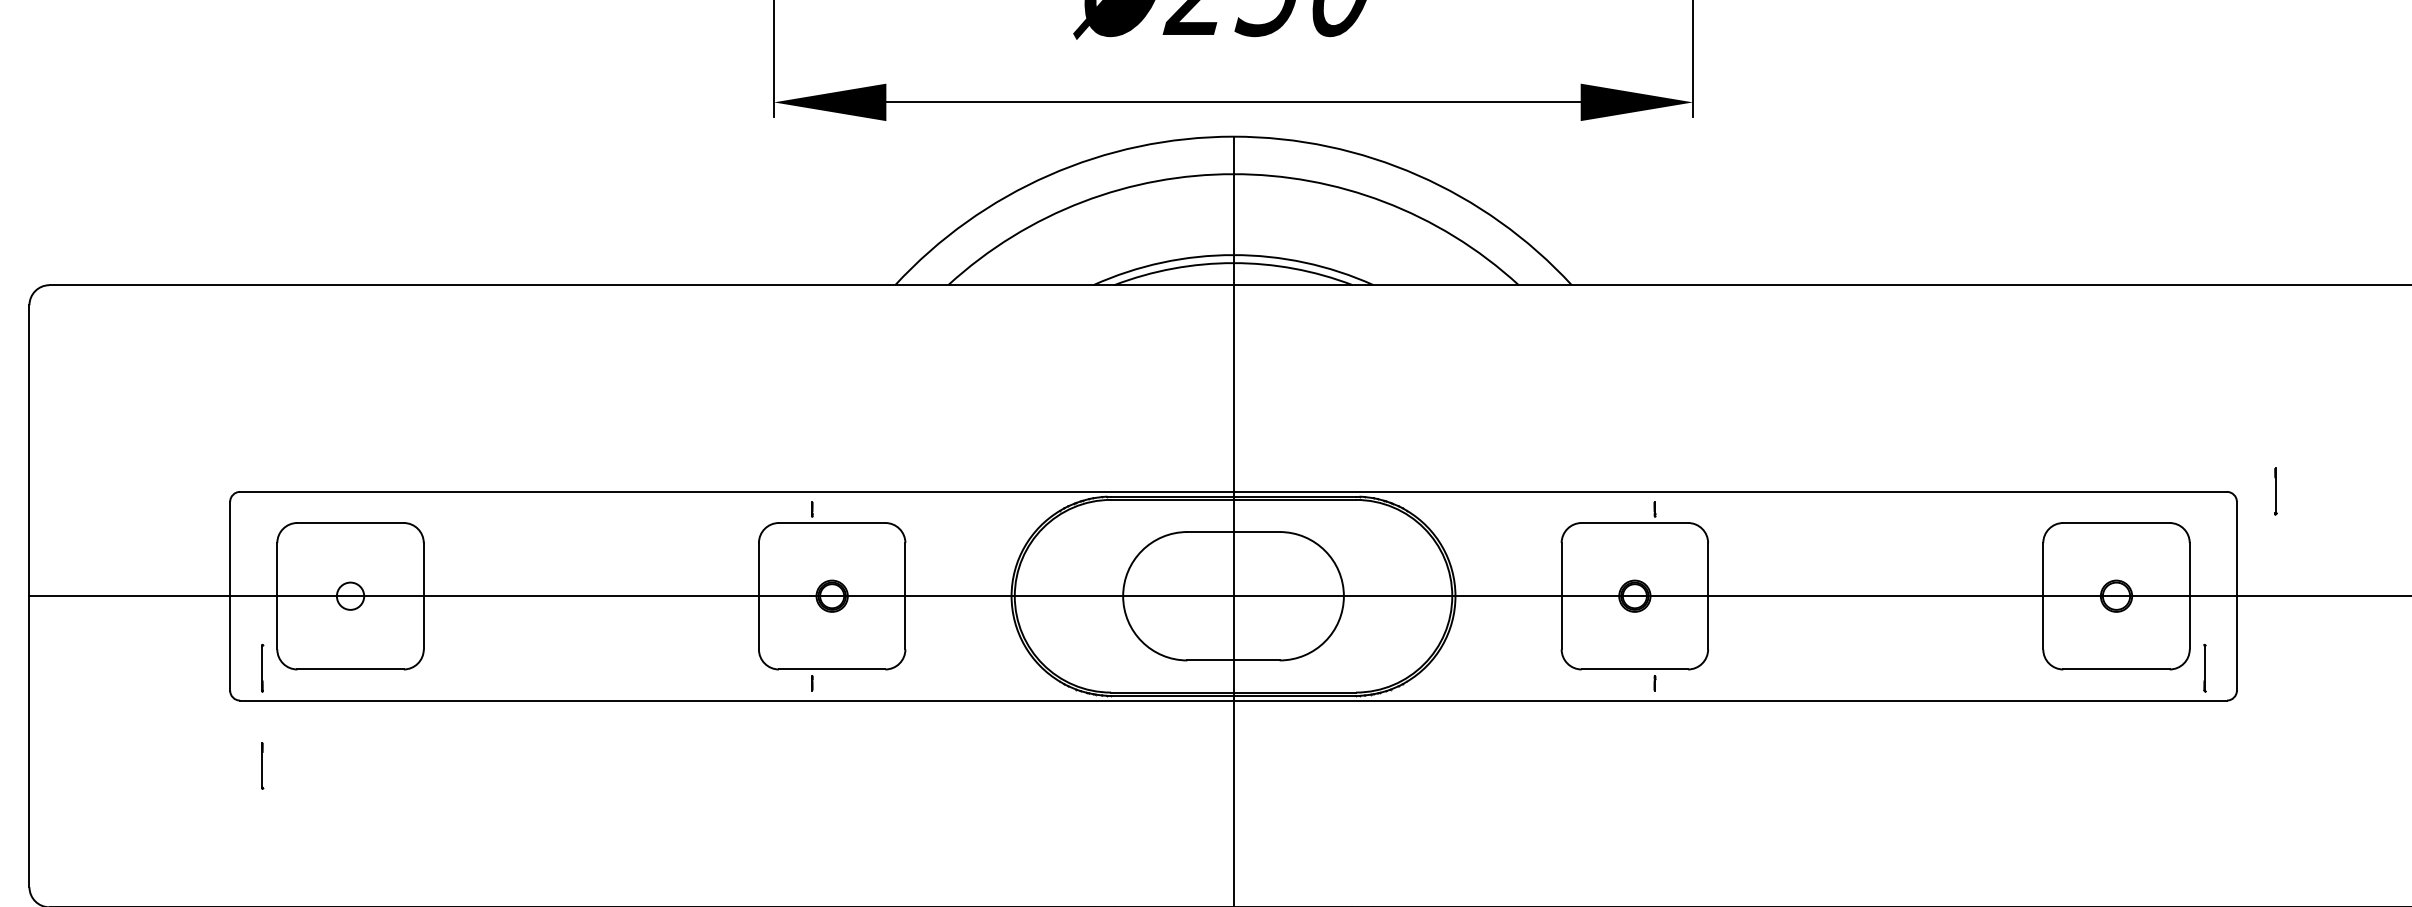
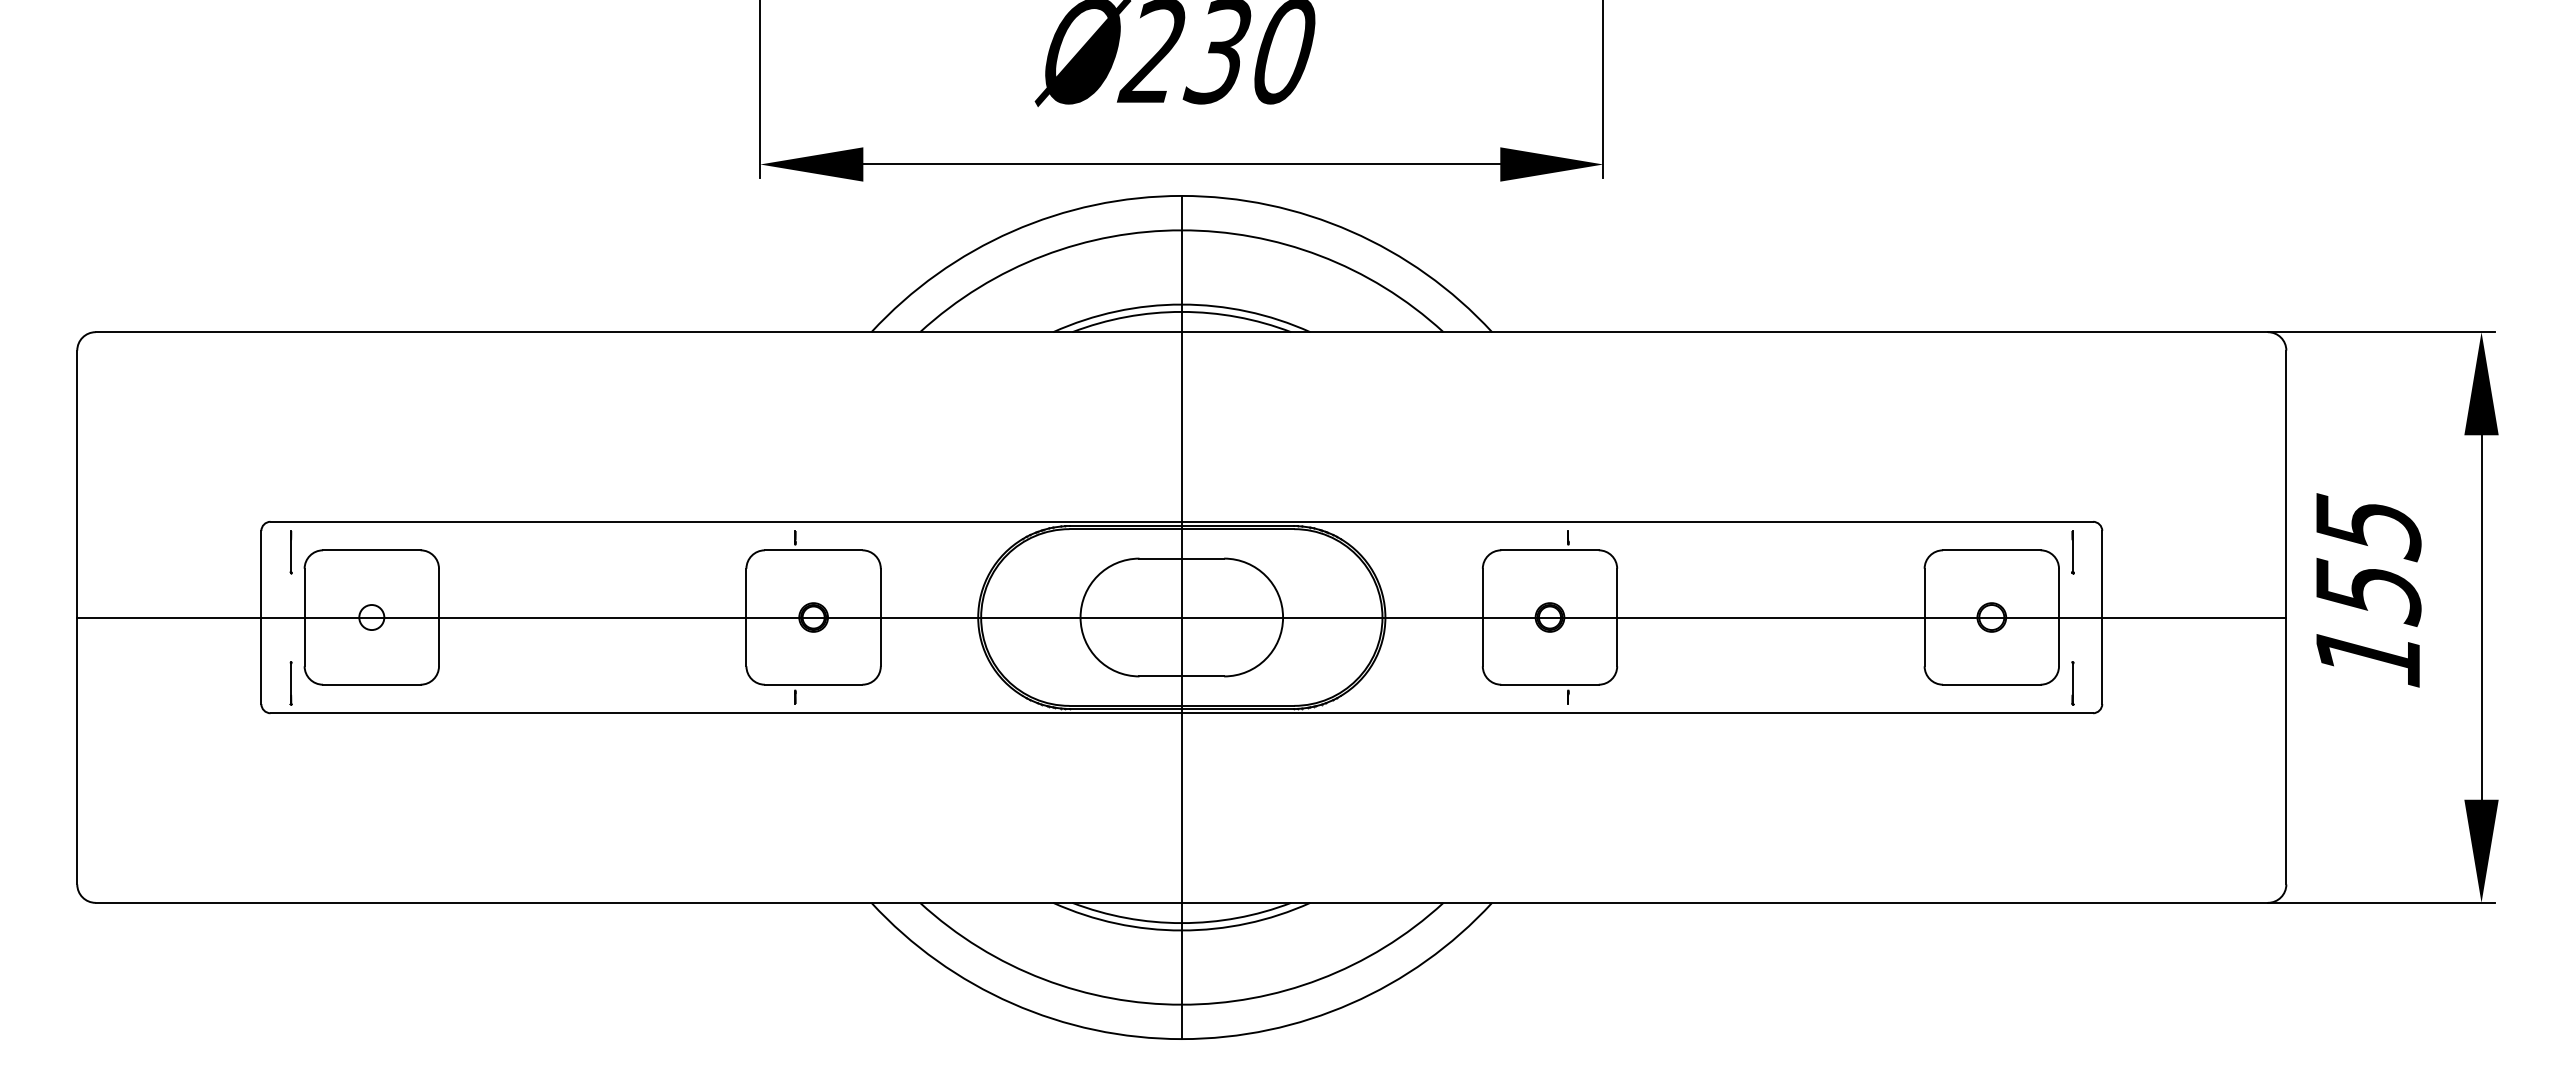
part: (2275, 491) -> (2072, 552), moved
part: (261, 766) -> (290, 552), moved

